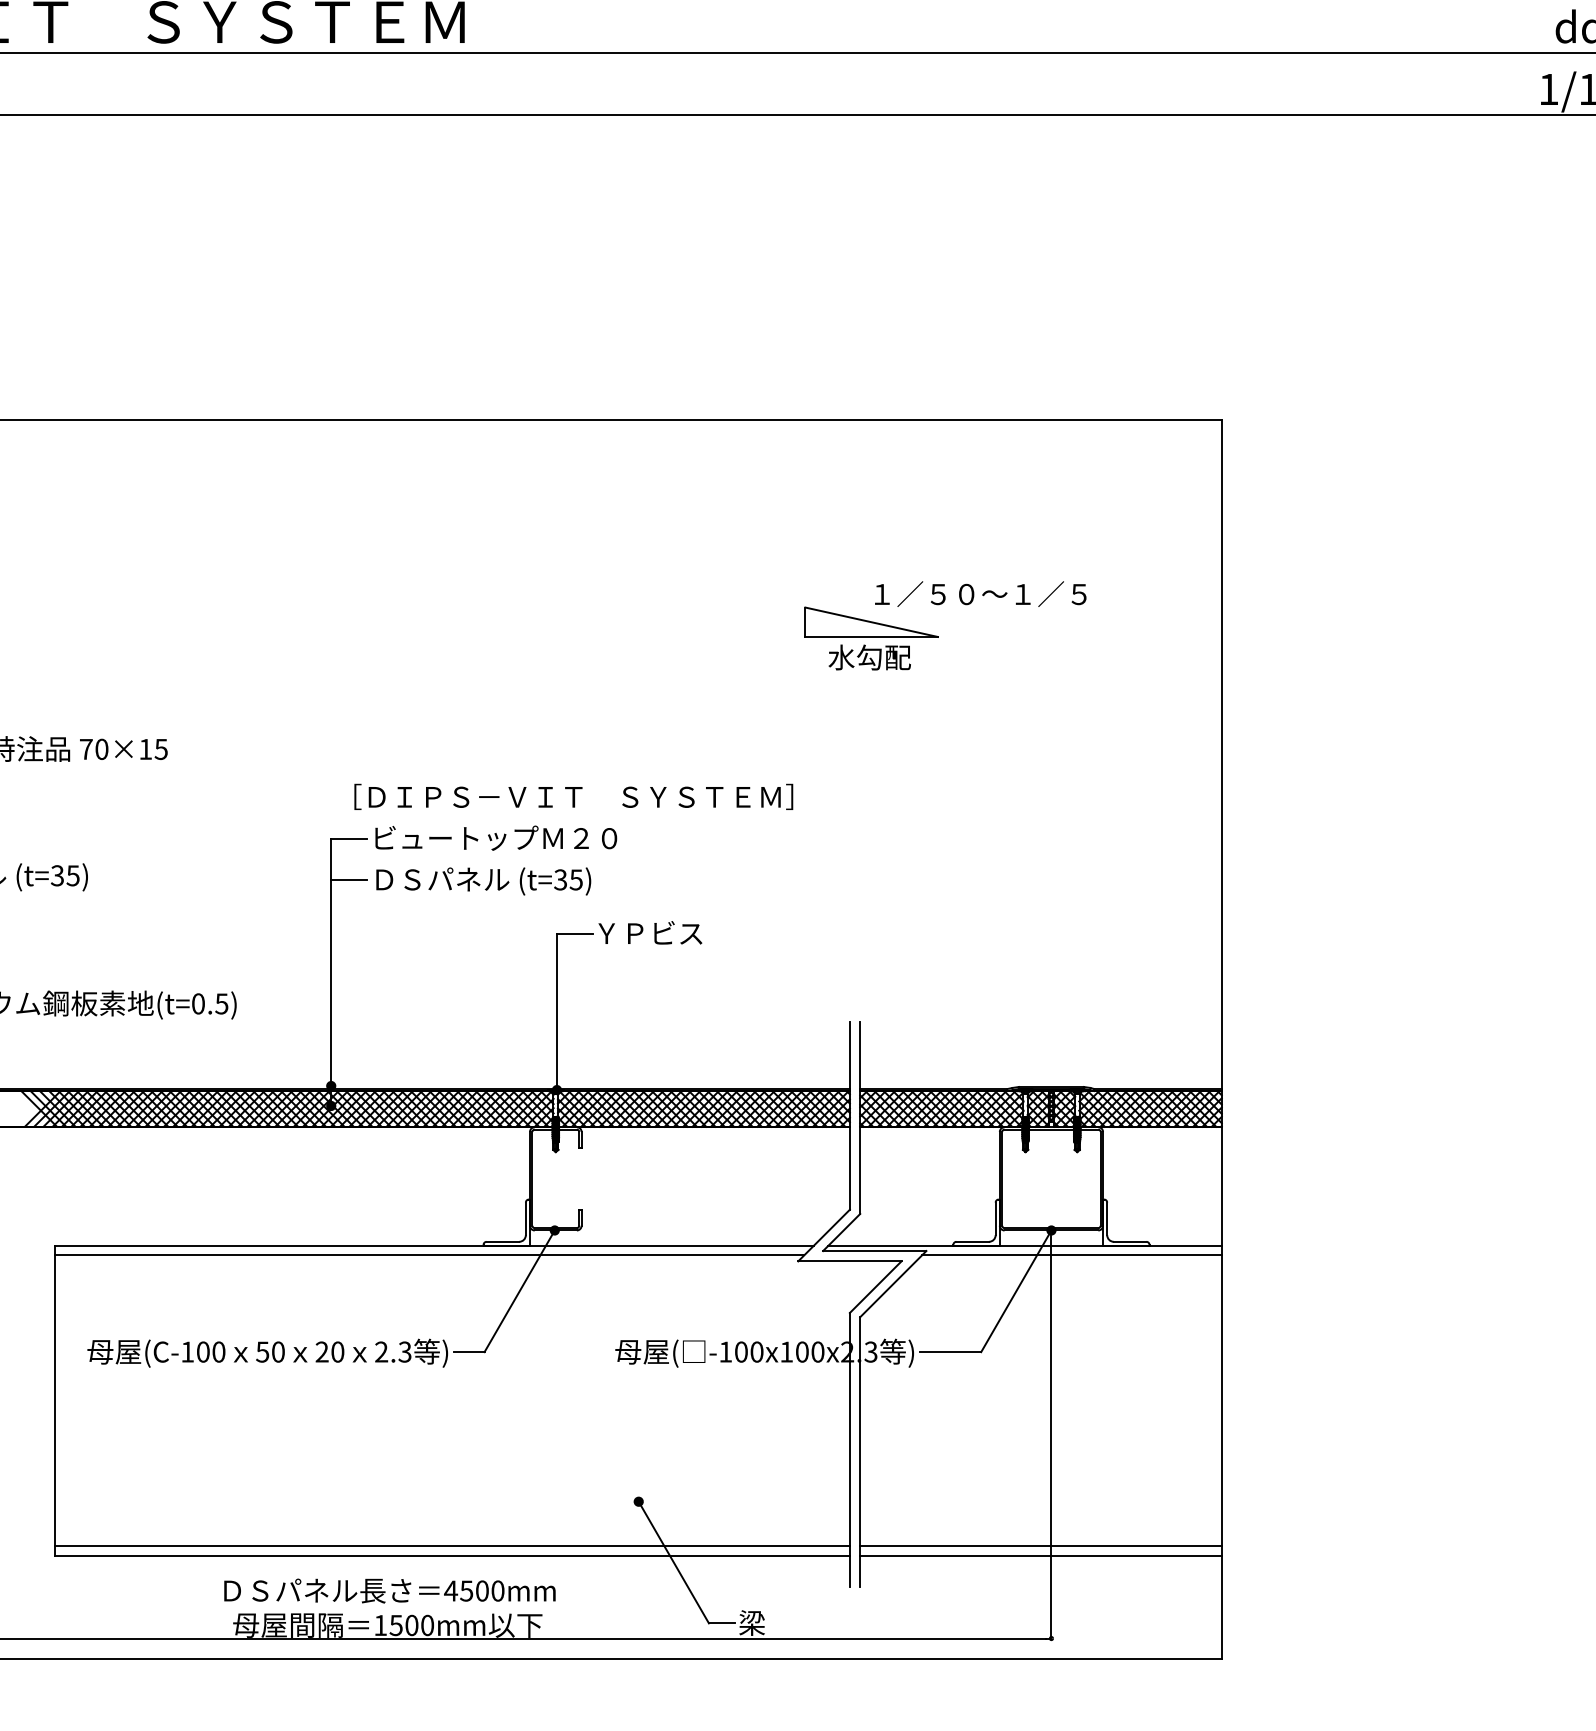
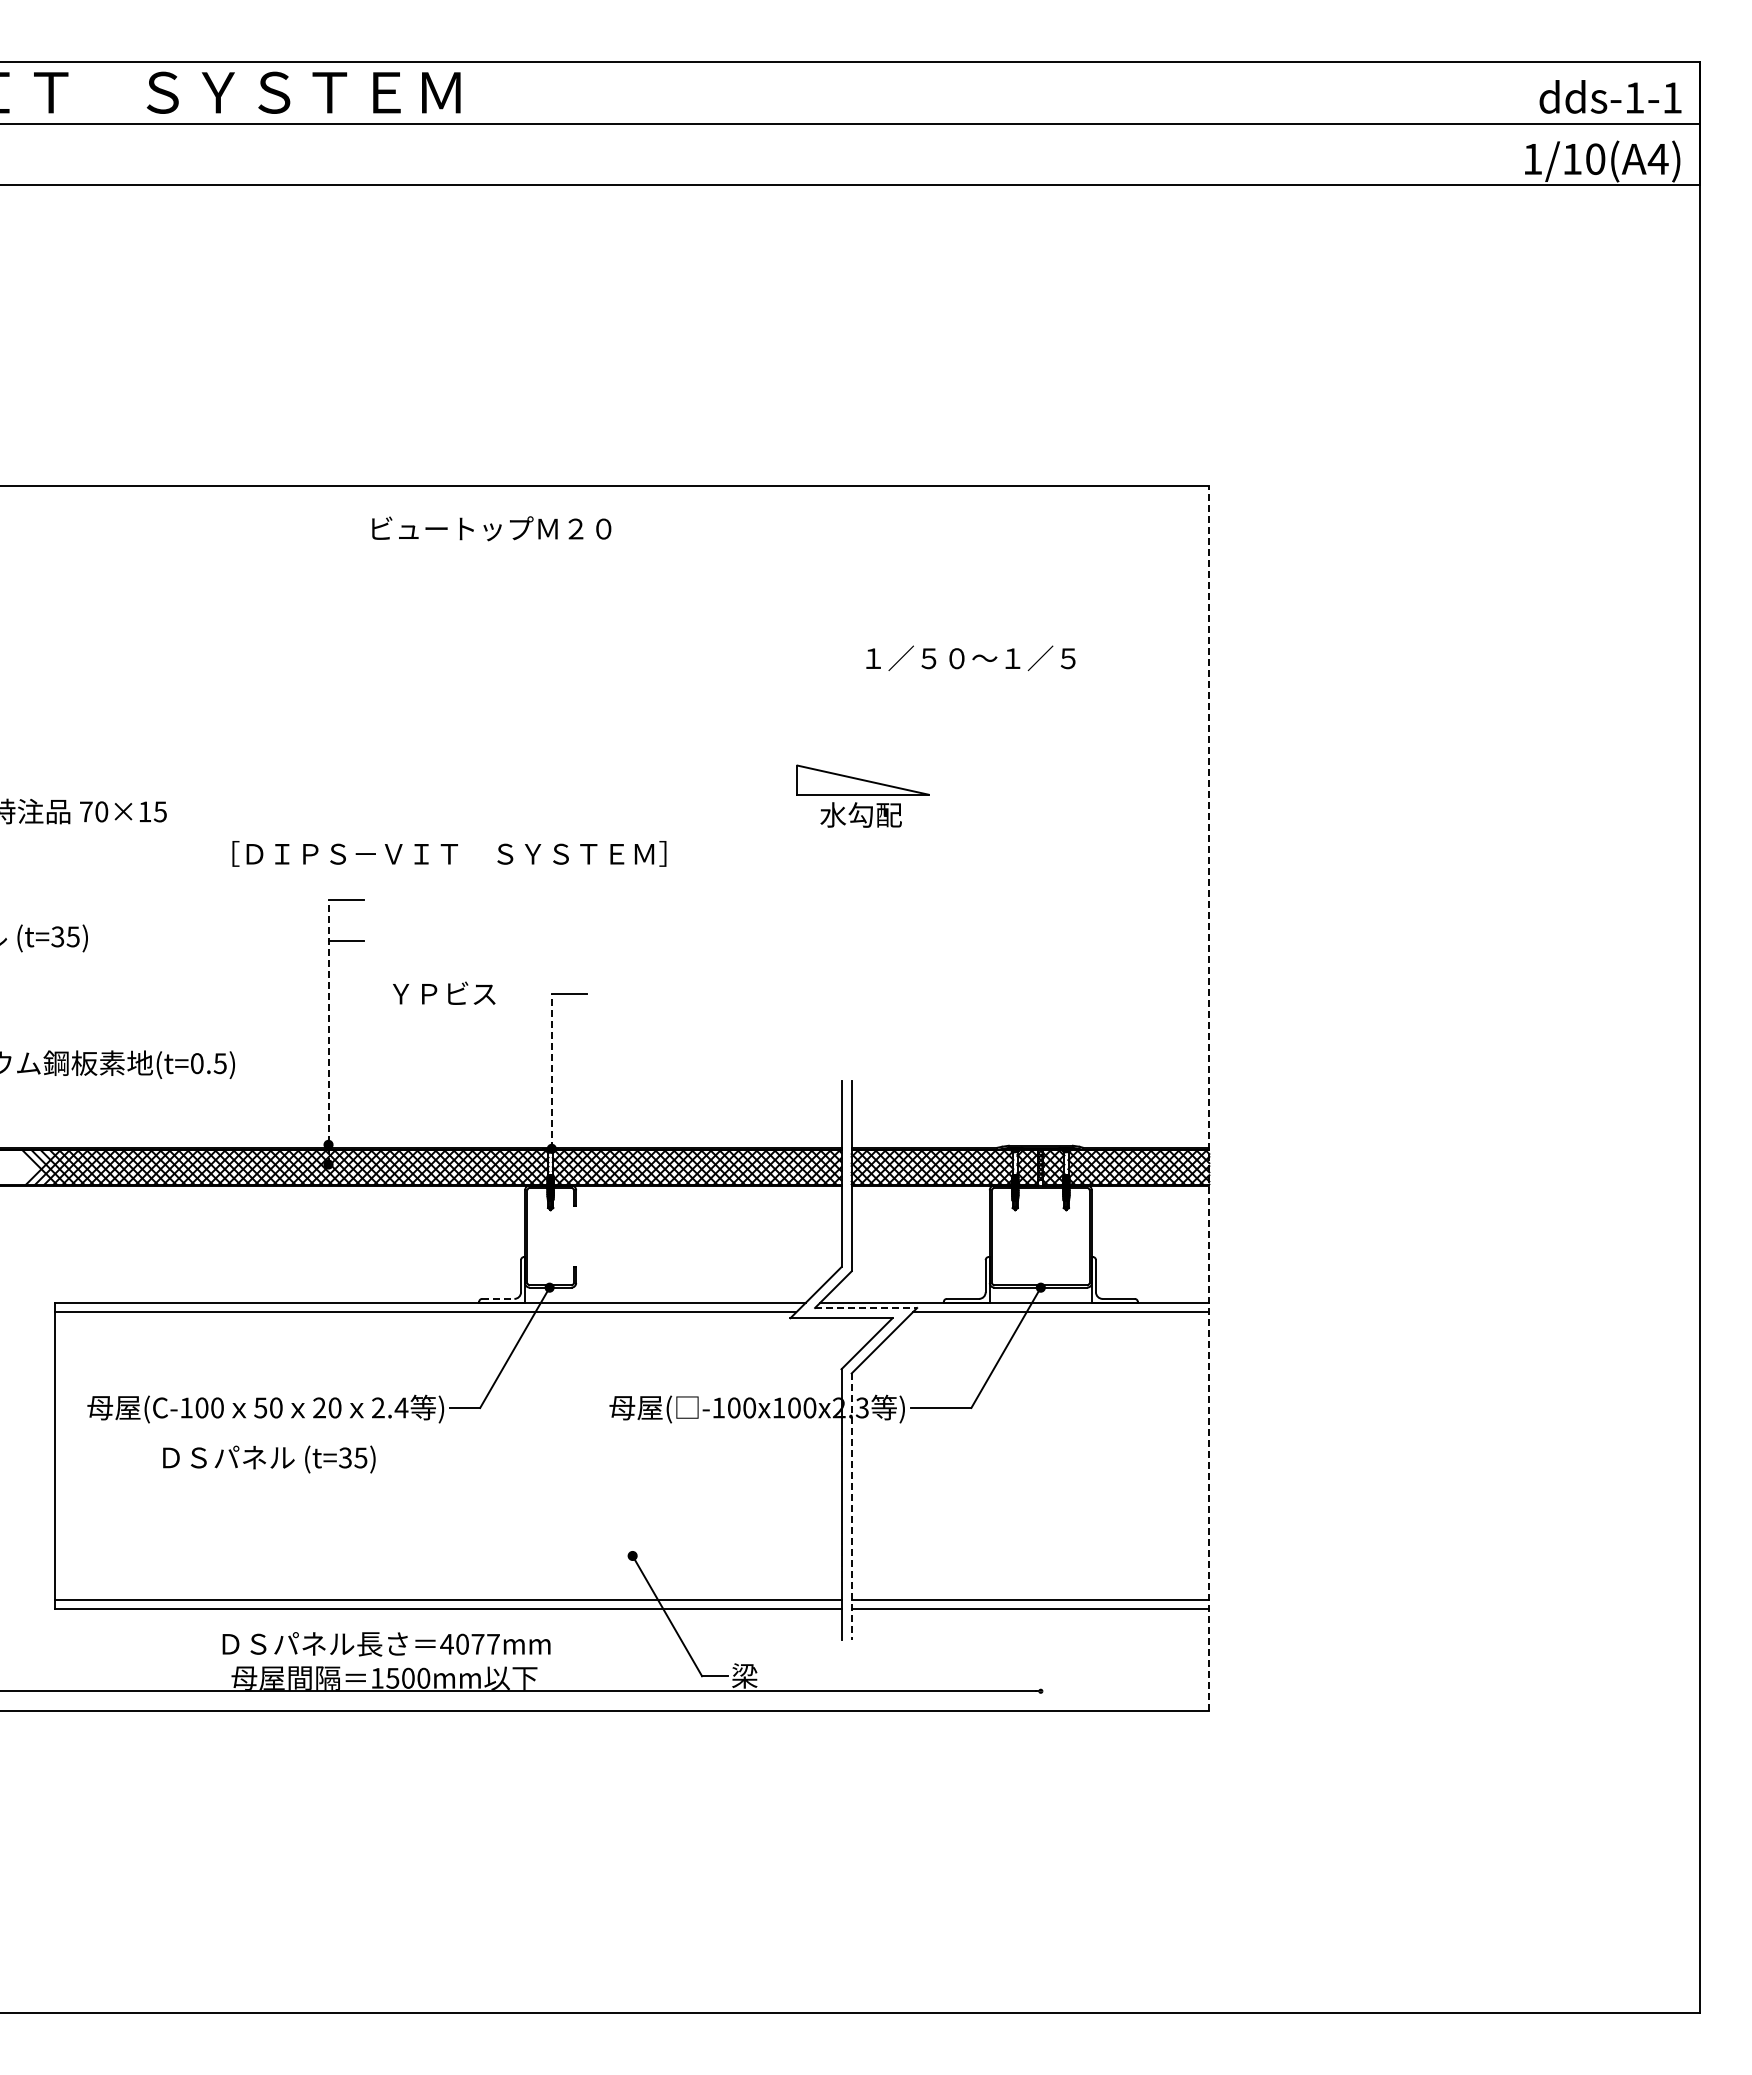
part: (871, 637) -> (862, 795), moved
text: (573, 796) -> (449, 853), moved
text: (496, 837) -> (491, 528), moved
text: (483, 881) -> (269, 1459), moved
text: (650, 932) -> (444, 992), moved
line: (331, 971) -> (328, 1031), solid -> dashed
line: (556, 1011) -> (551, 1071), solid -> dashed
line: (1221, 1039) -> (1209, 1098), solid -> dashed
line: (503, 1241) -> (498, 1298), solid -> dashed
line: (875, 1251) -> (866, 1308), solid -> dashed
text: (405, 1351) -> (401, 1407), 2.3 -> 2.4
line: (1051, 1436) -> (1040, 1491), removed
line: (860, 1452) -> (851, 1507), solid -> dashed
text: (481, 1590) -> (477, 1643), 4500mm -> 4077mm

